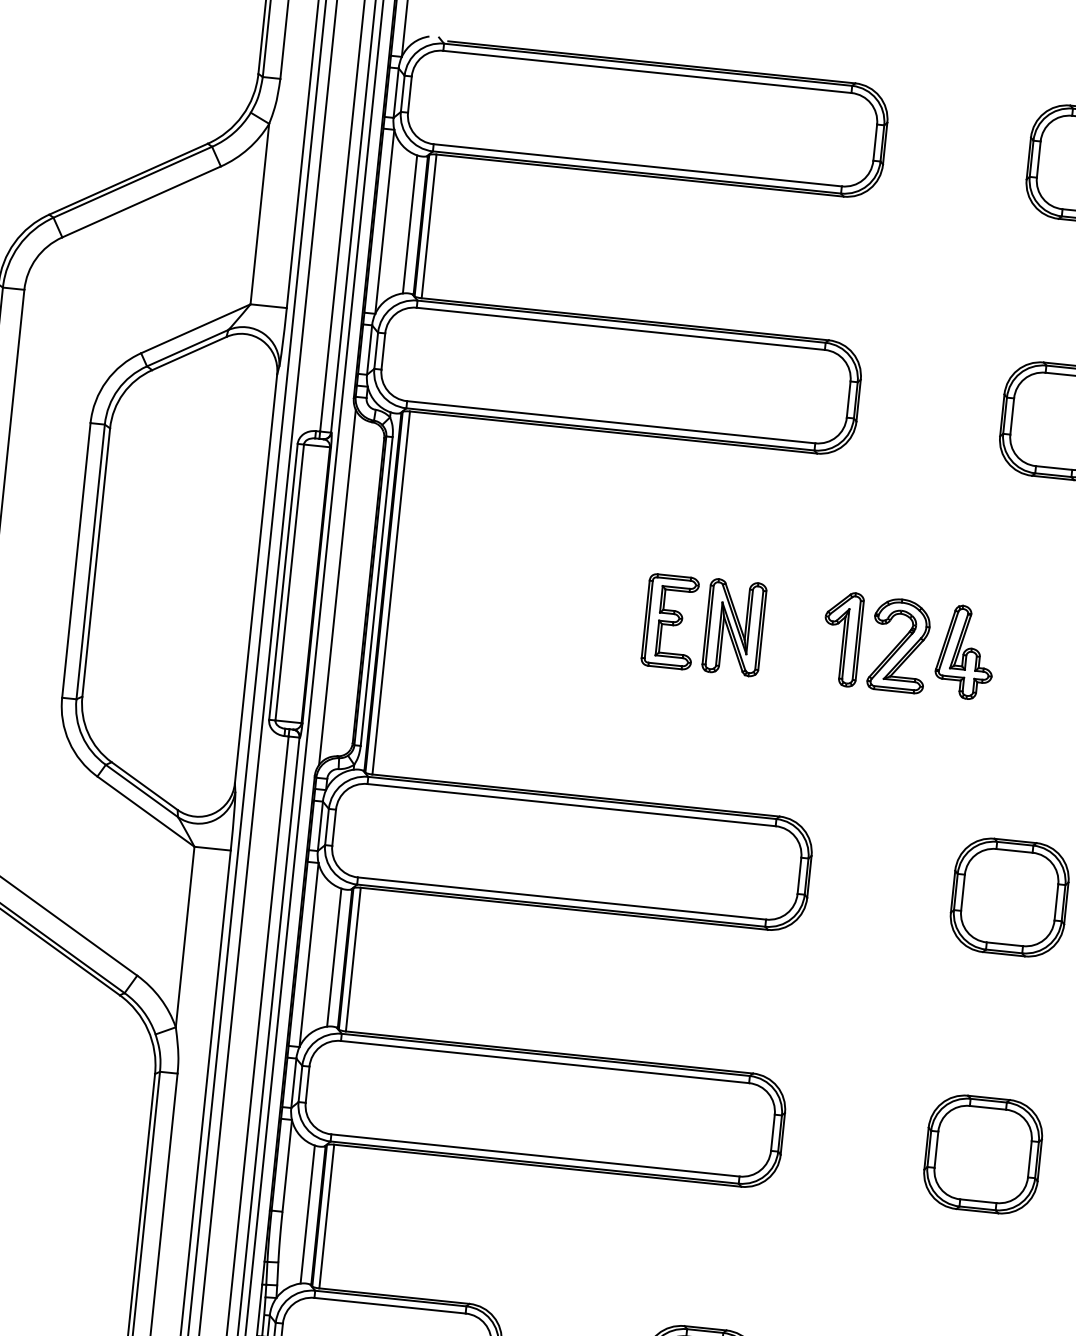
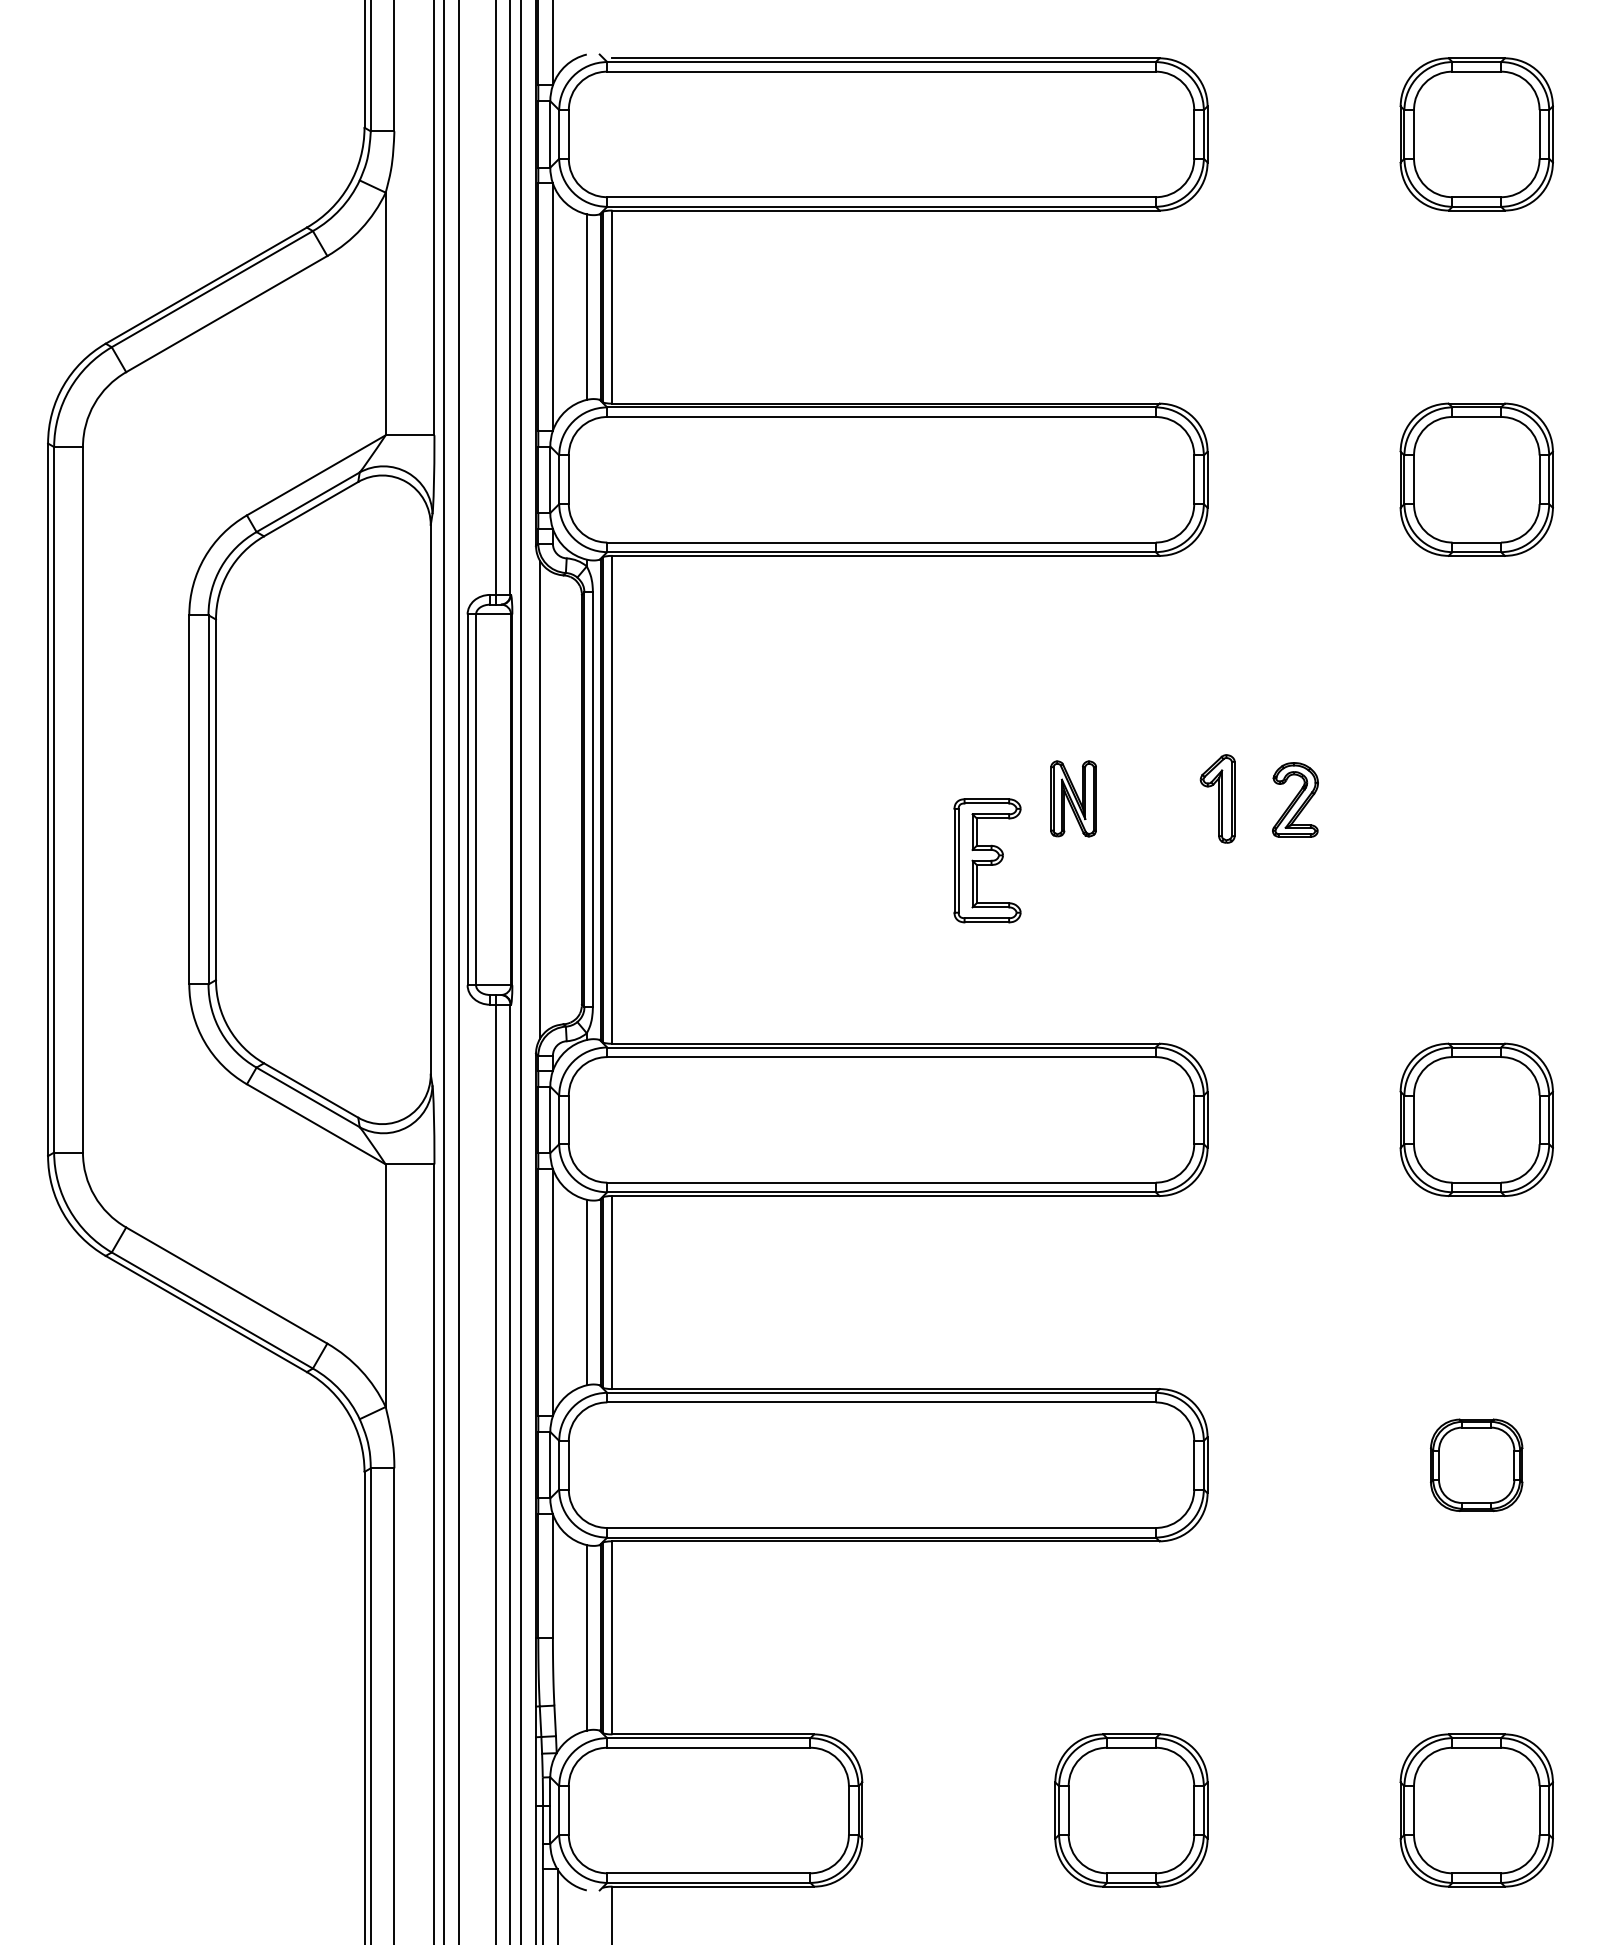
part: (670, 621) -> (987, 860), moved
part: (734, 627) -> (1073, 798), size x0.6
part: (841, 638) -> (1217, 798), size x0.7
part: (899, 645) -> (1295, 799), size x0.6
part: (965, 652) -> (1384, 799), removed
part: (982, 1154) -> (1476, 1465), size x0.6

